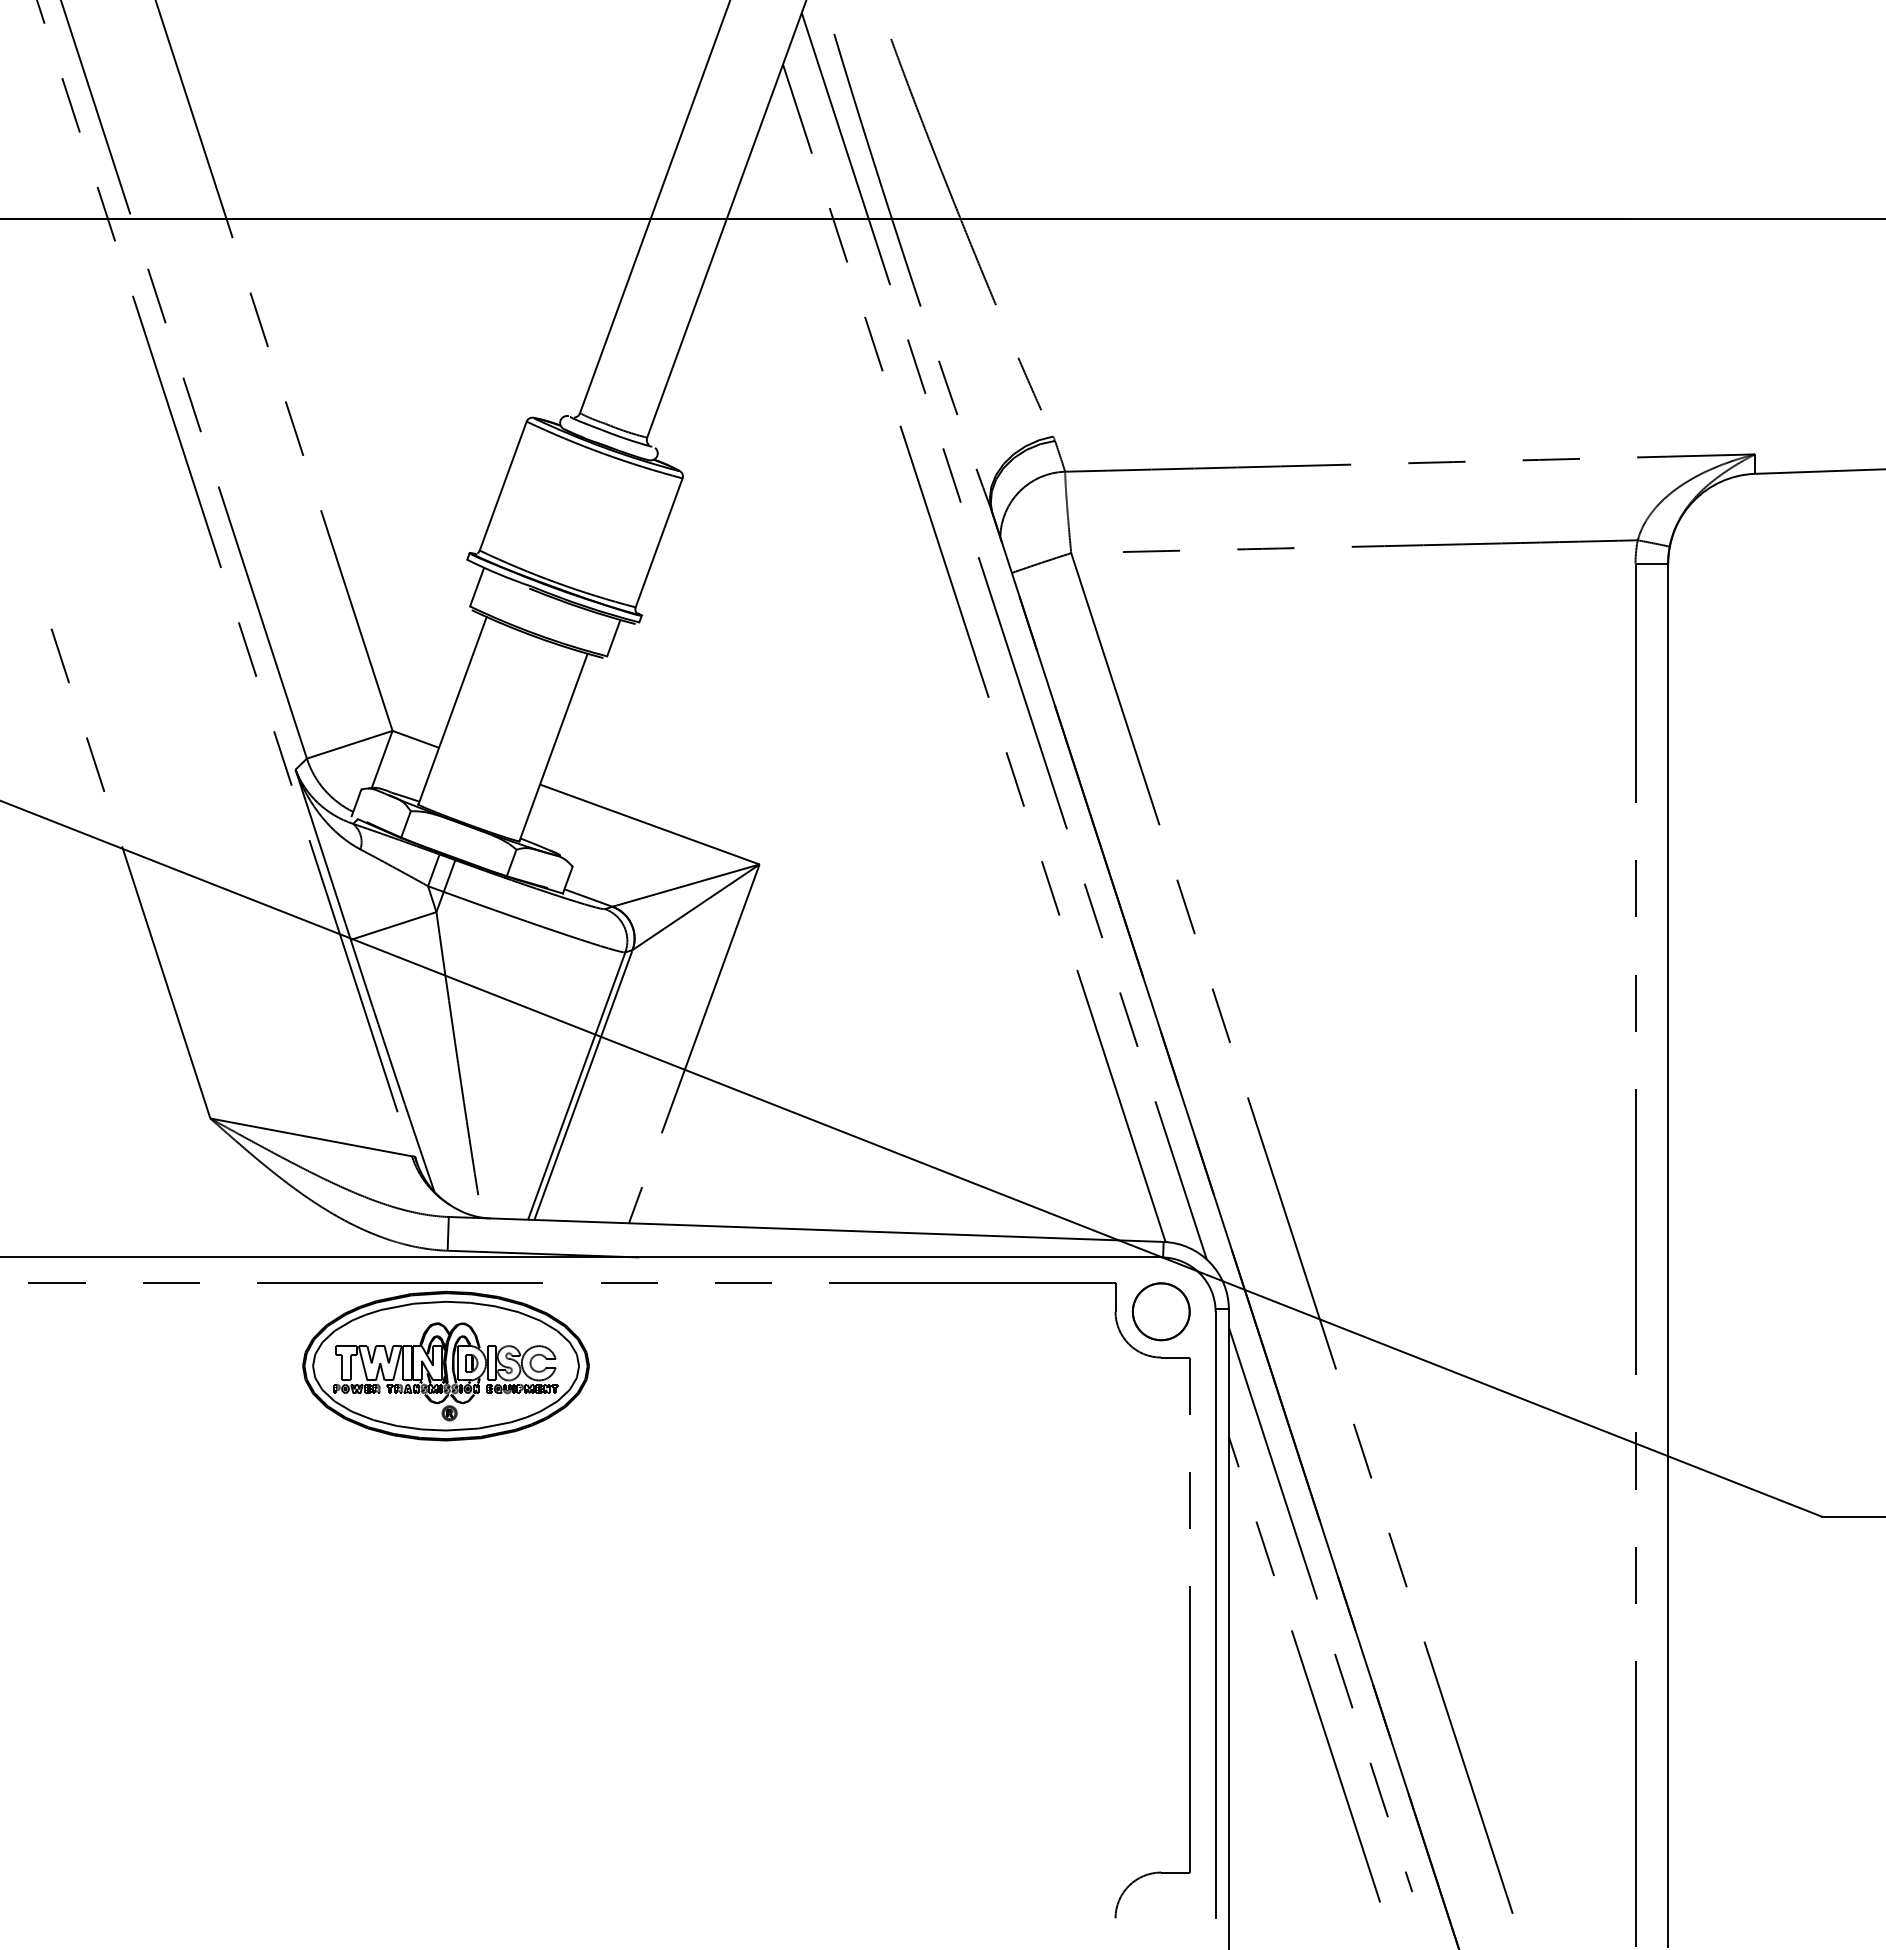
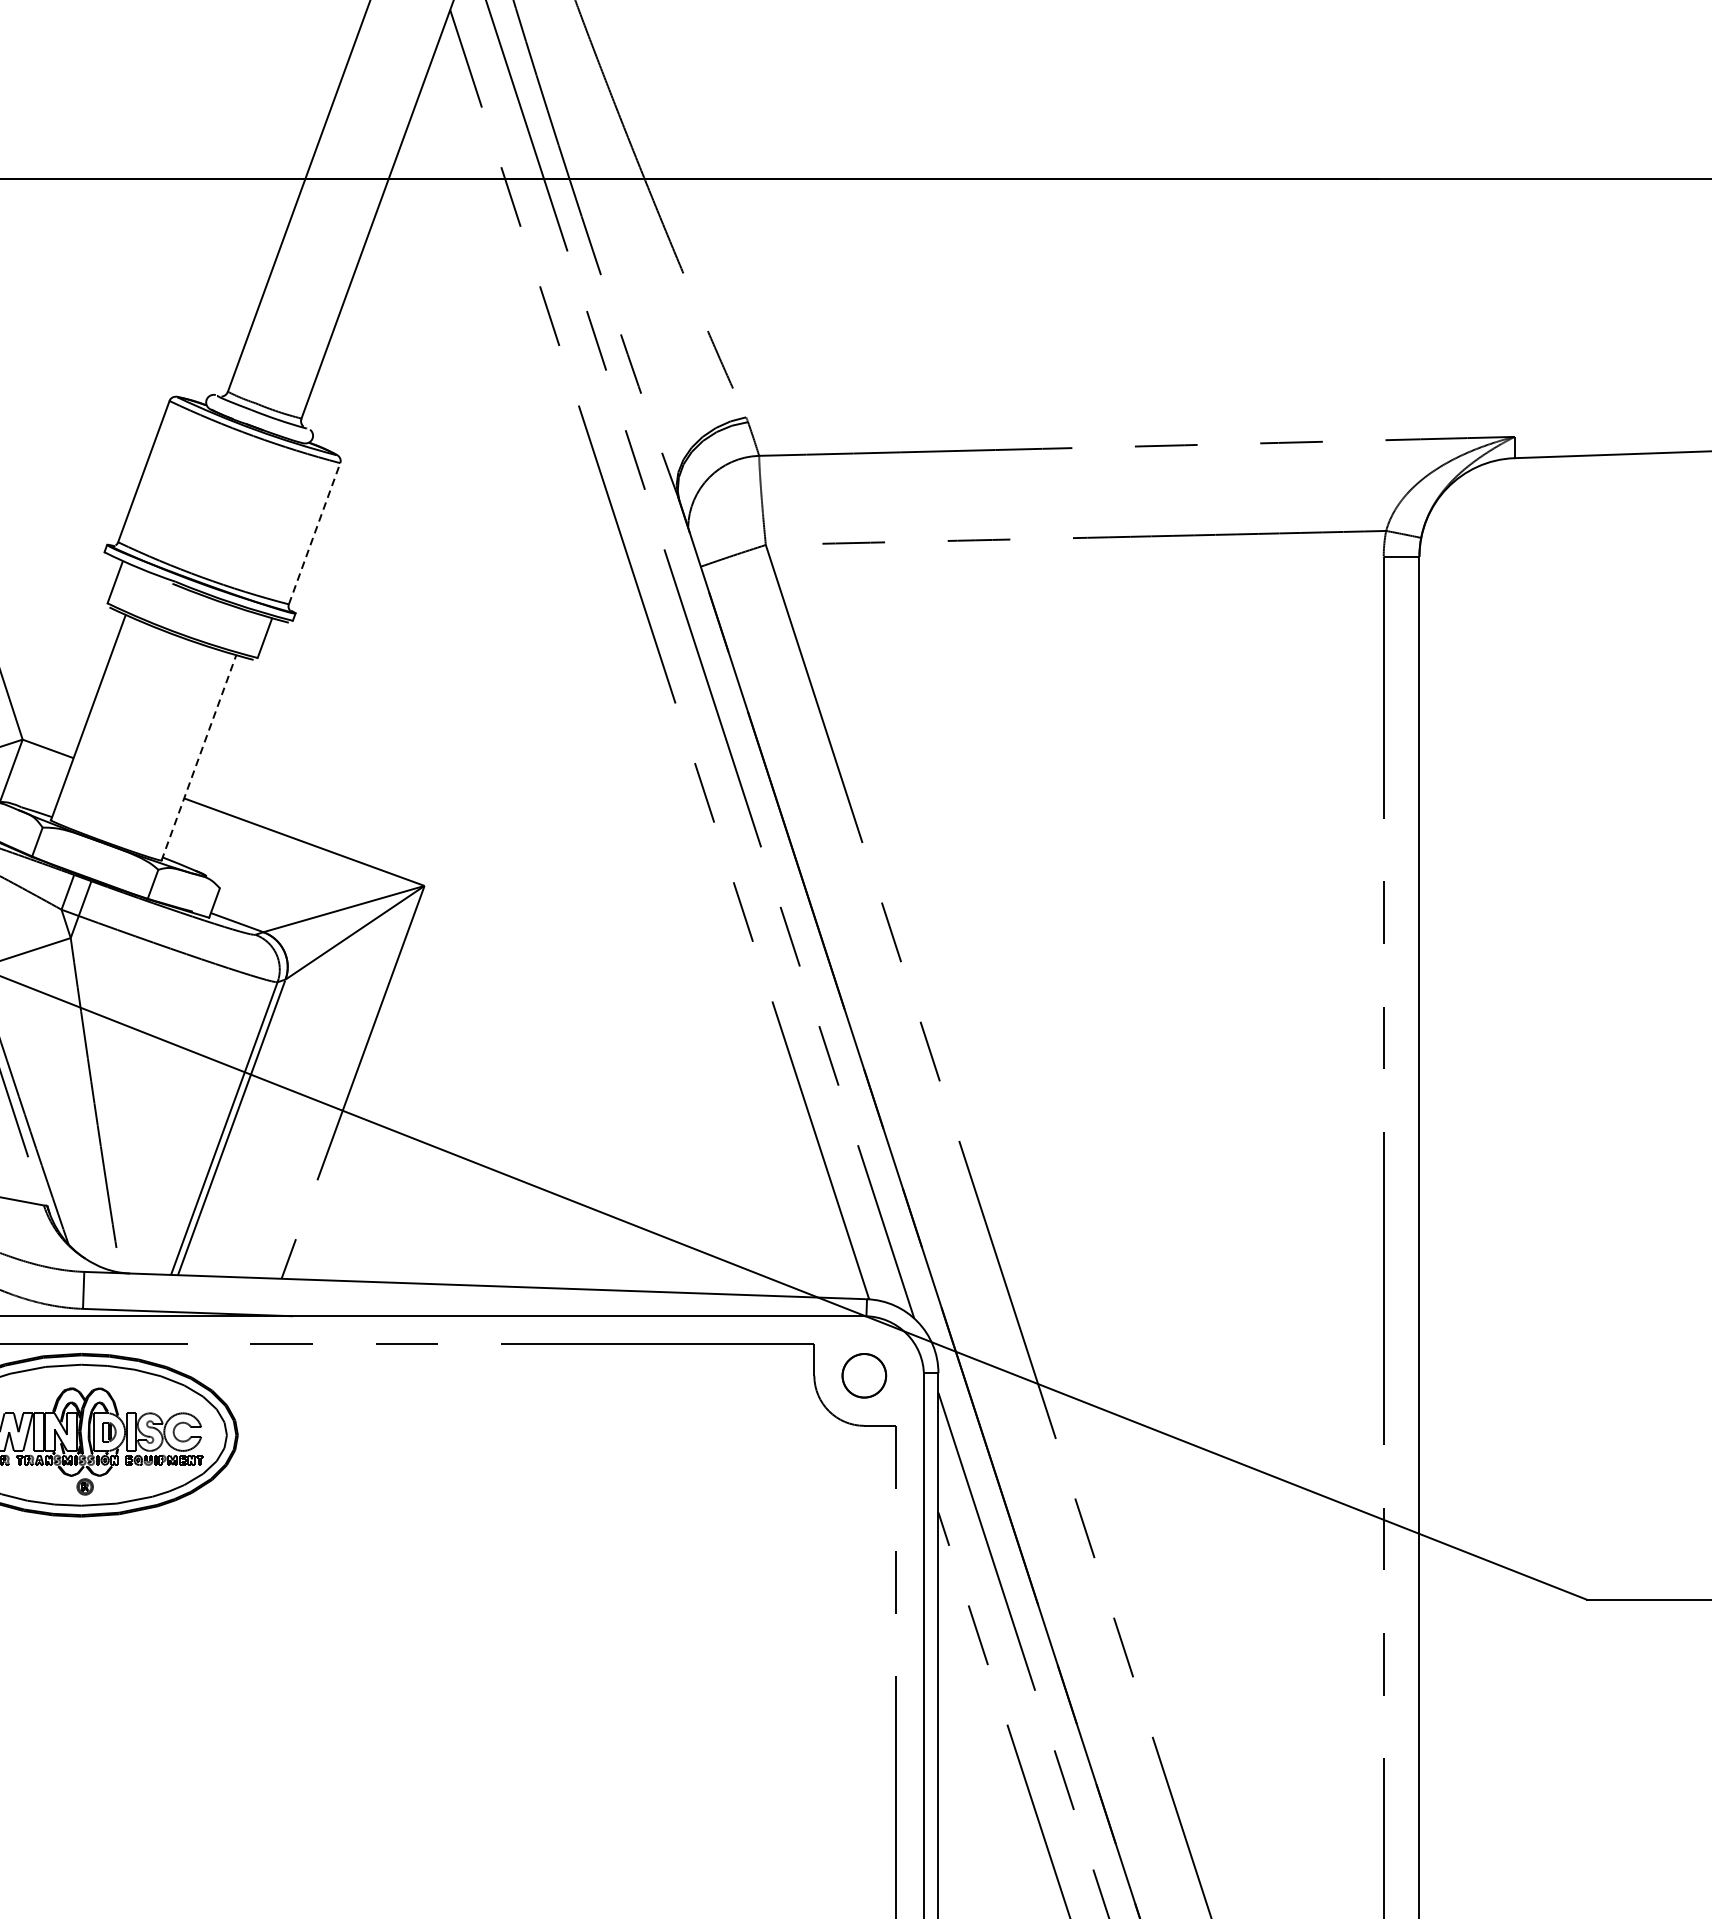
line: (659, 542) -> (314, 533), solid -> dashed
line: (553, 747) -> (198, 757), solid -> dashed
part: (1160, 1311) -> (863, 1375), size x0.7

